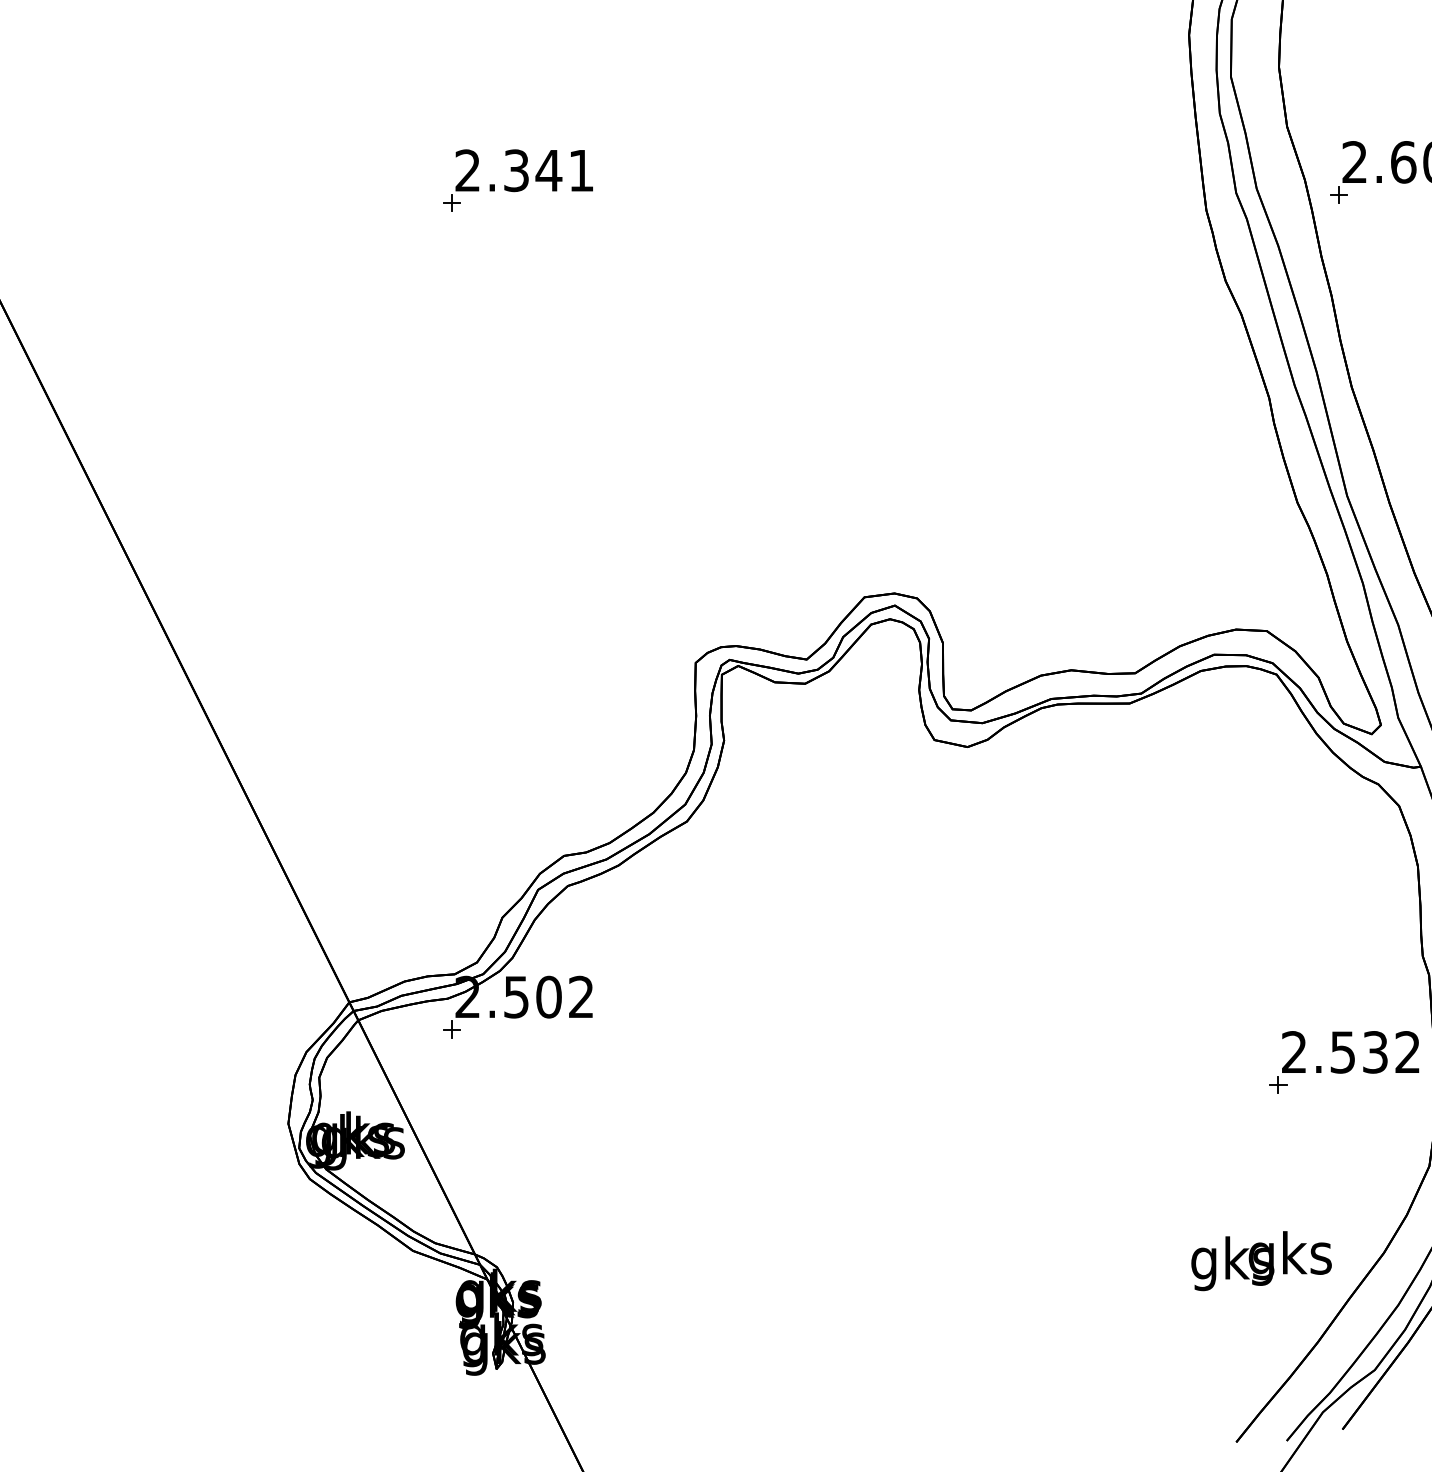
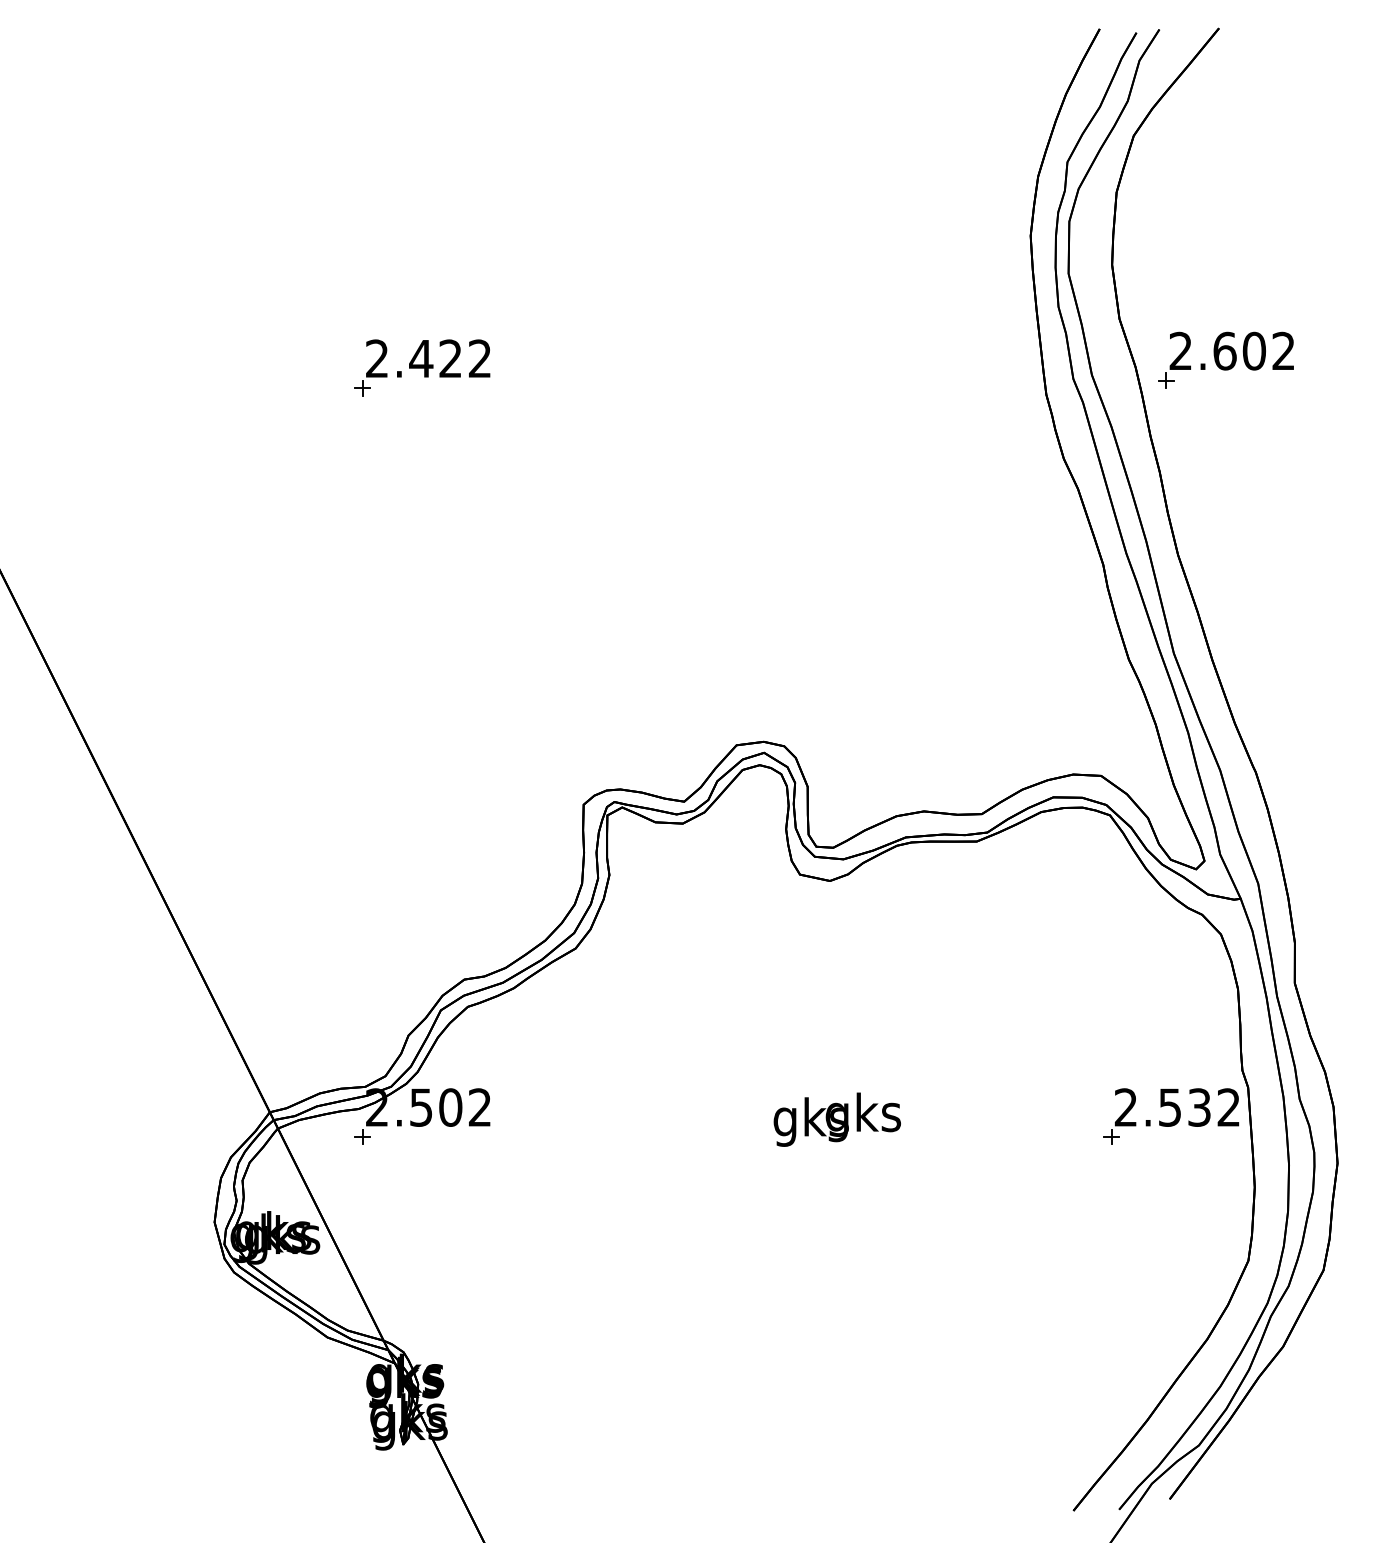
text: (547, 170) -> (449, 358), 2.341 -> 2.422
part: (1344, 1062) -> (1171, 1116), moved
text: (1260, 1260) -> (836, 1119), moved

